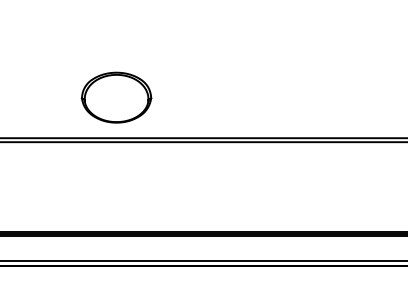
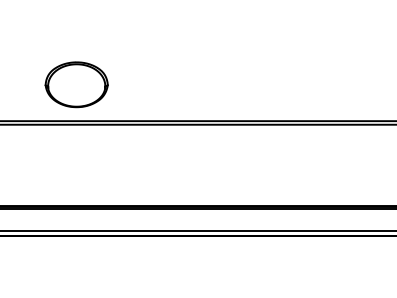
part: (116, 97) -> (76, 84), moved

